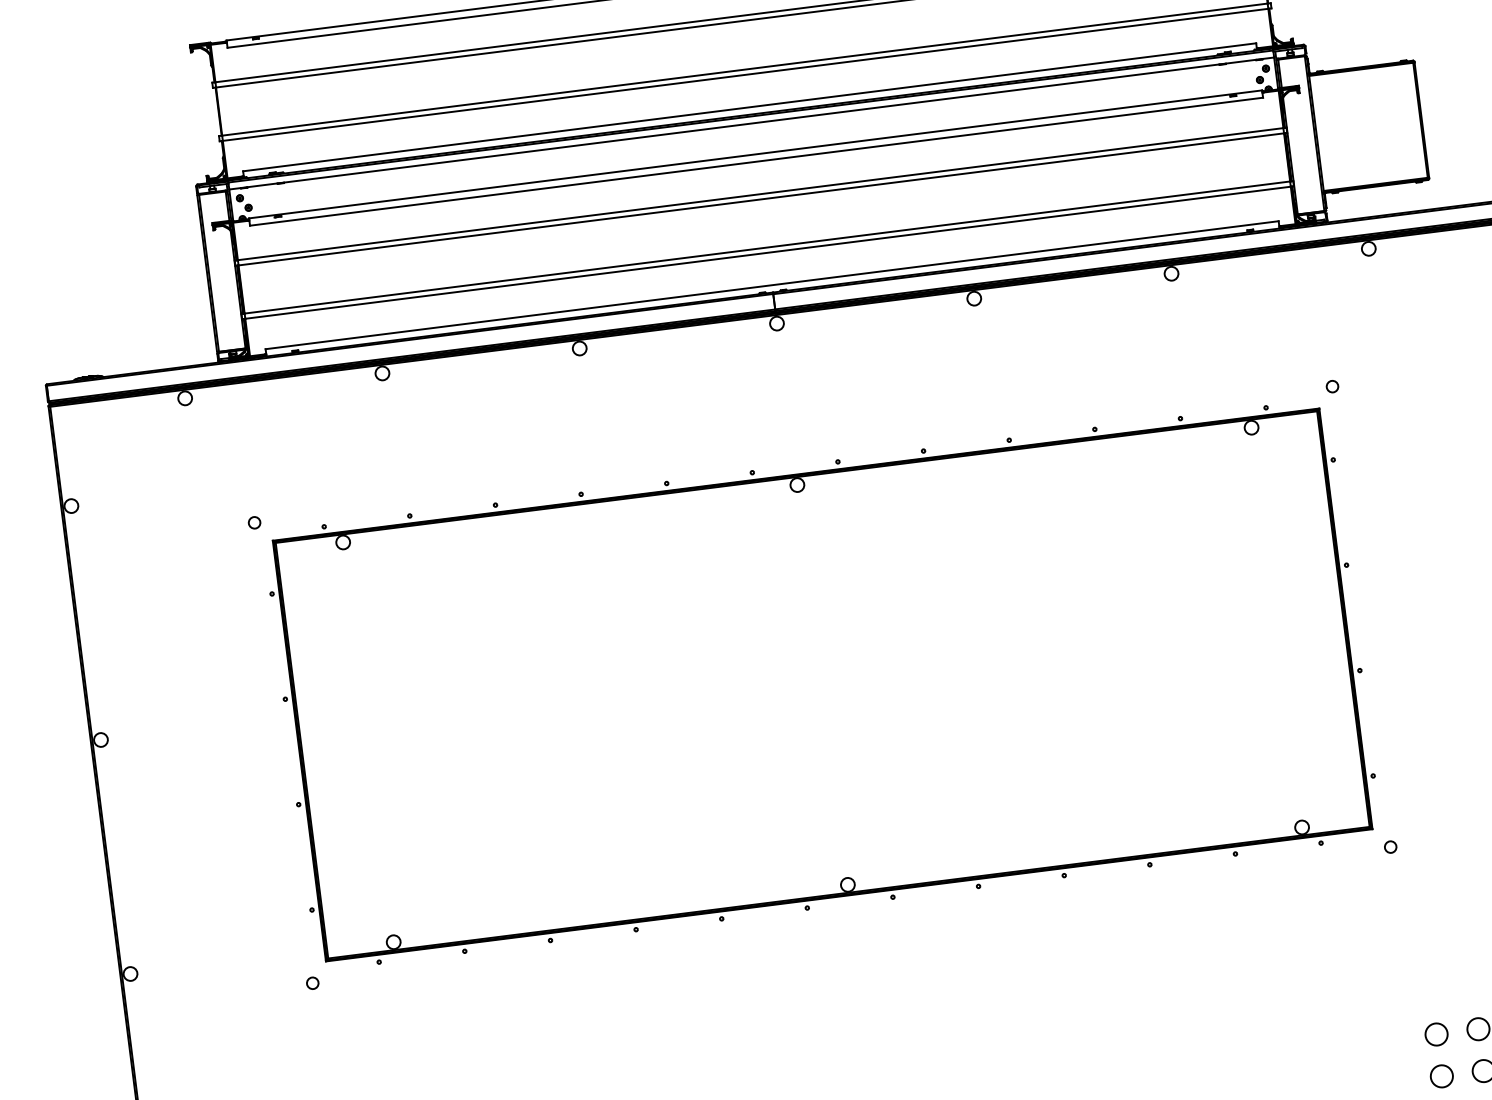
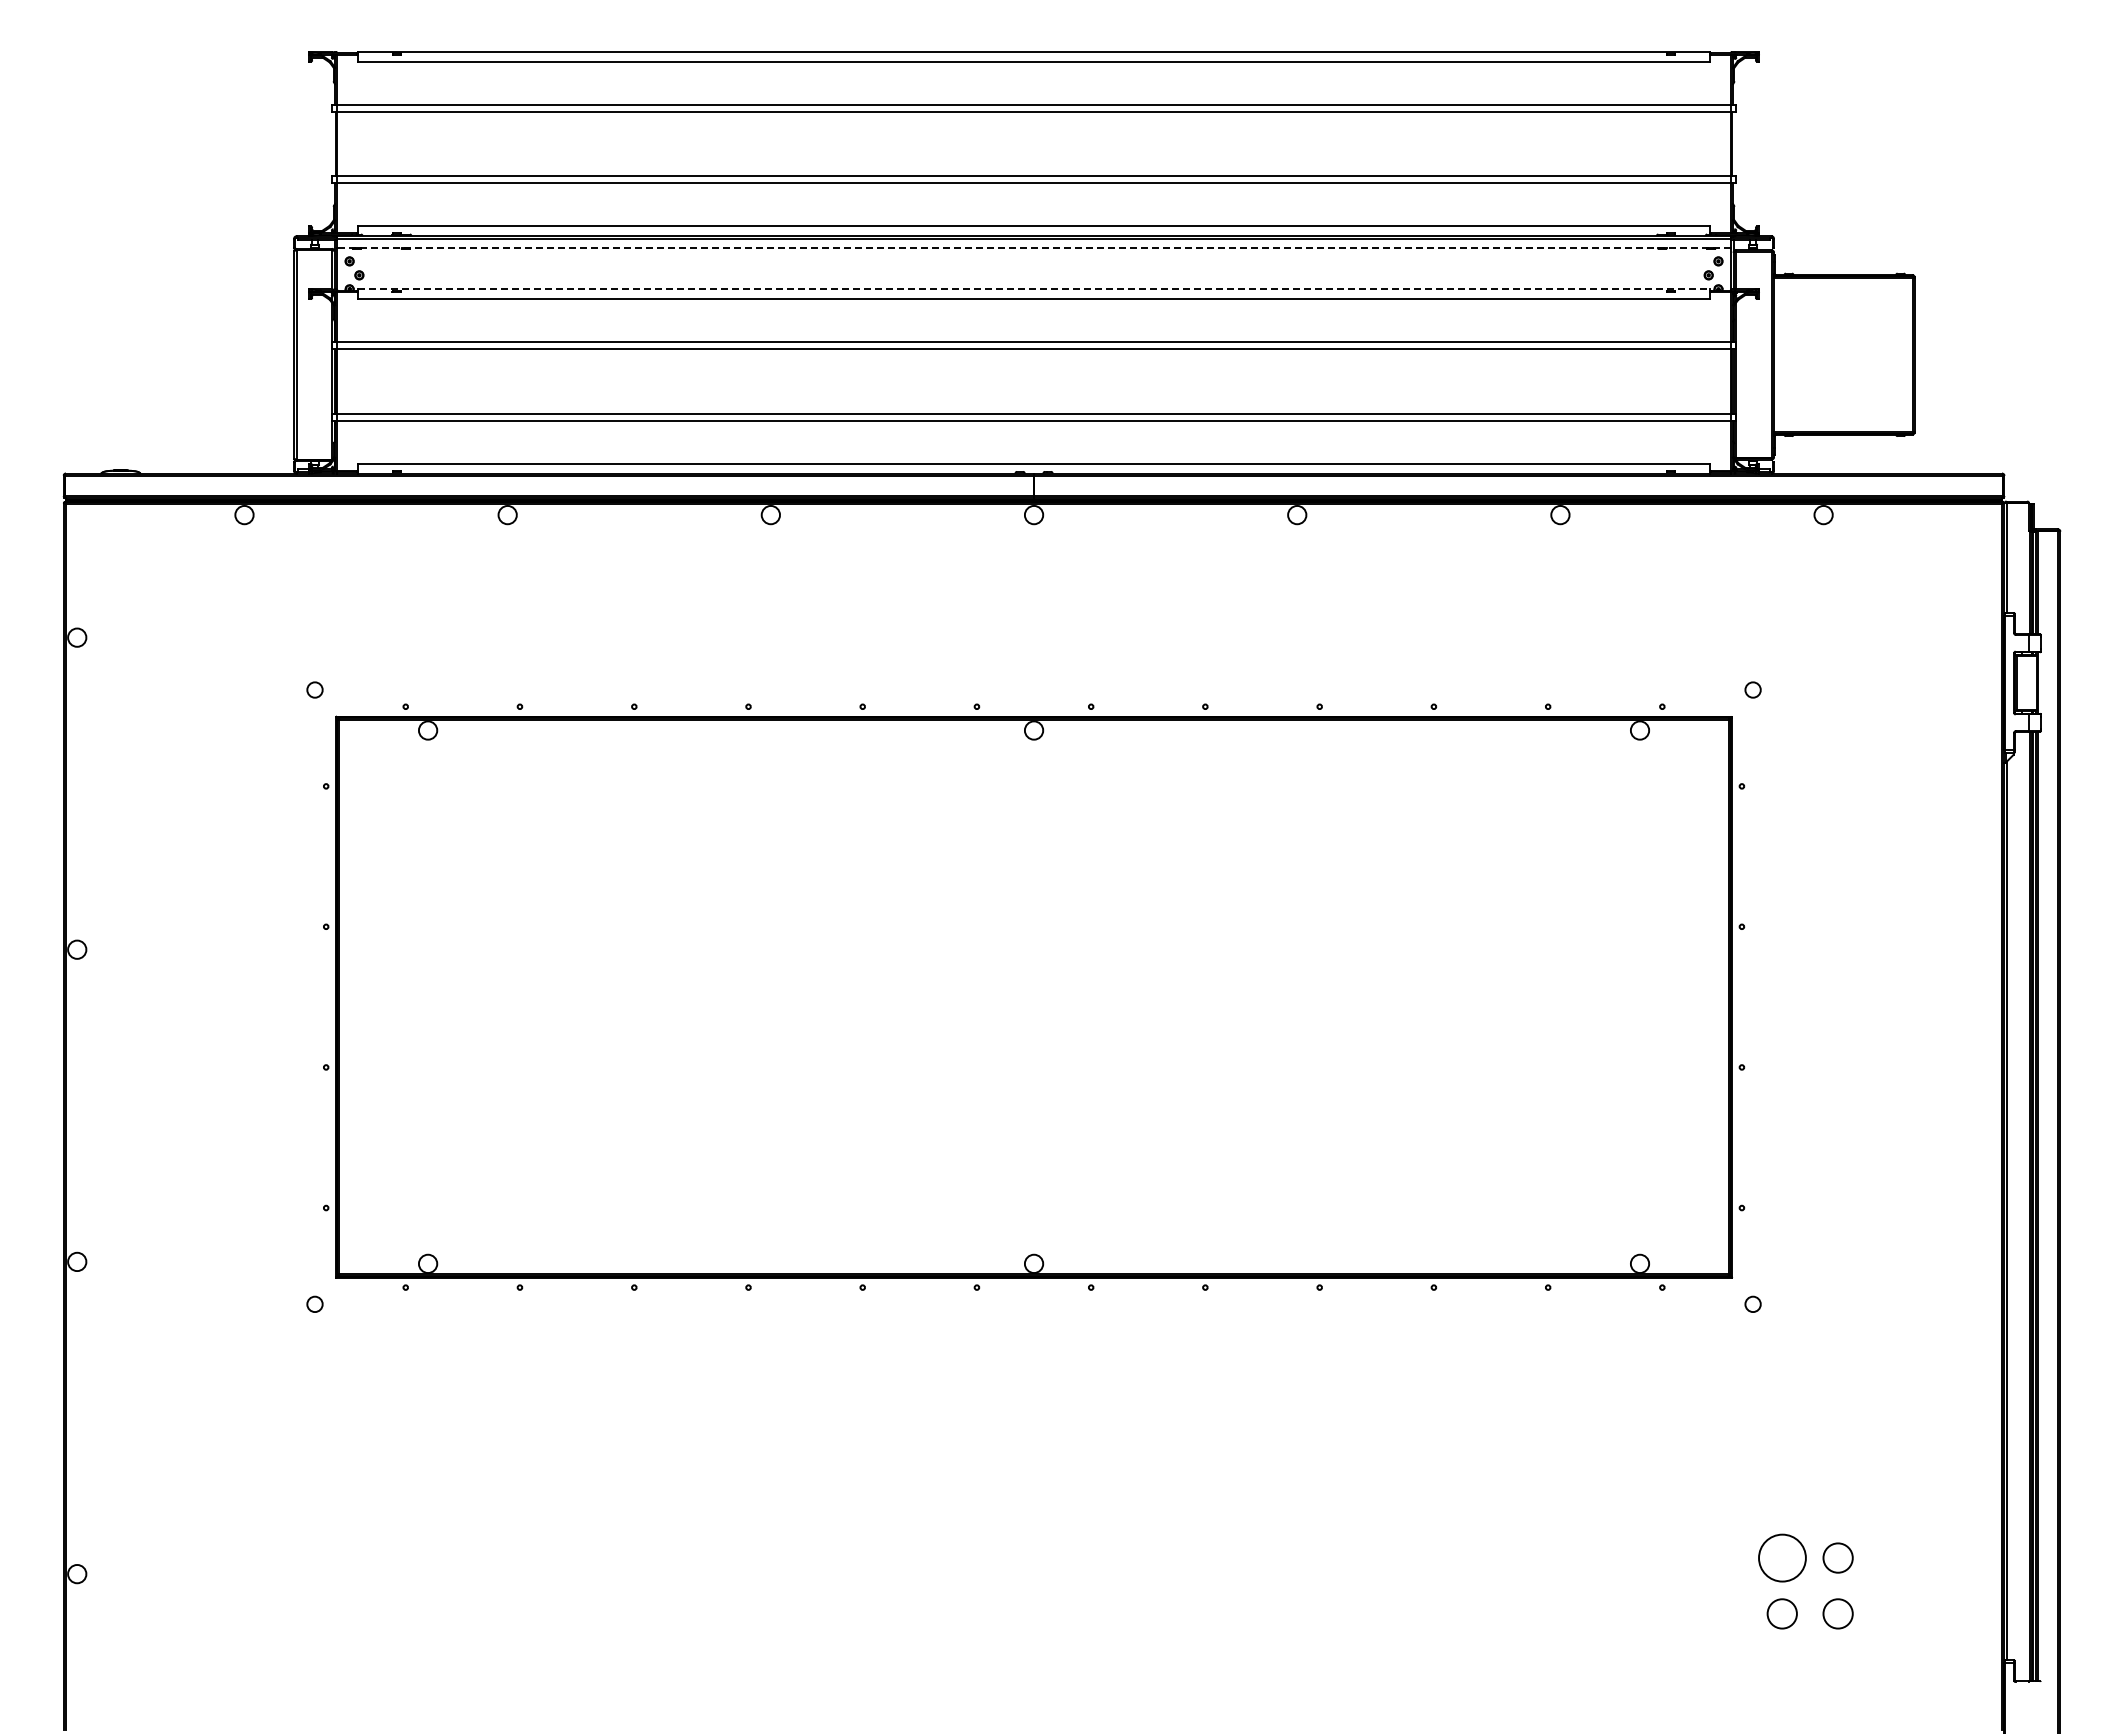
line: (752, 123) -> (1034, 248), solid -> dashed
line: (755, 154) -> (1034, 289), solid -> dashed
circle: (1435, 1034) -> (1781, 1557), size x1.6

